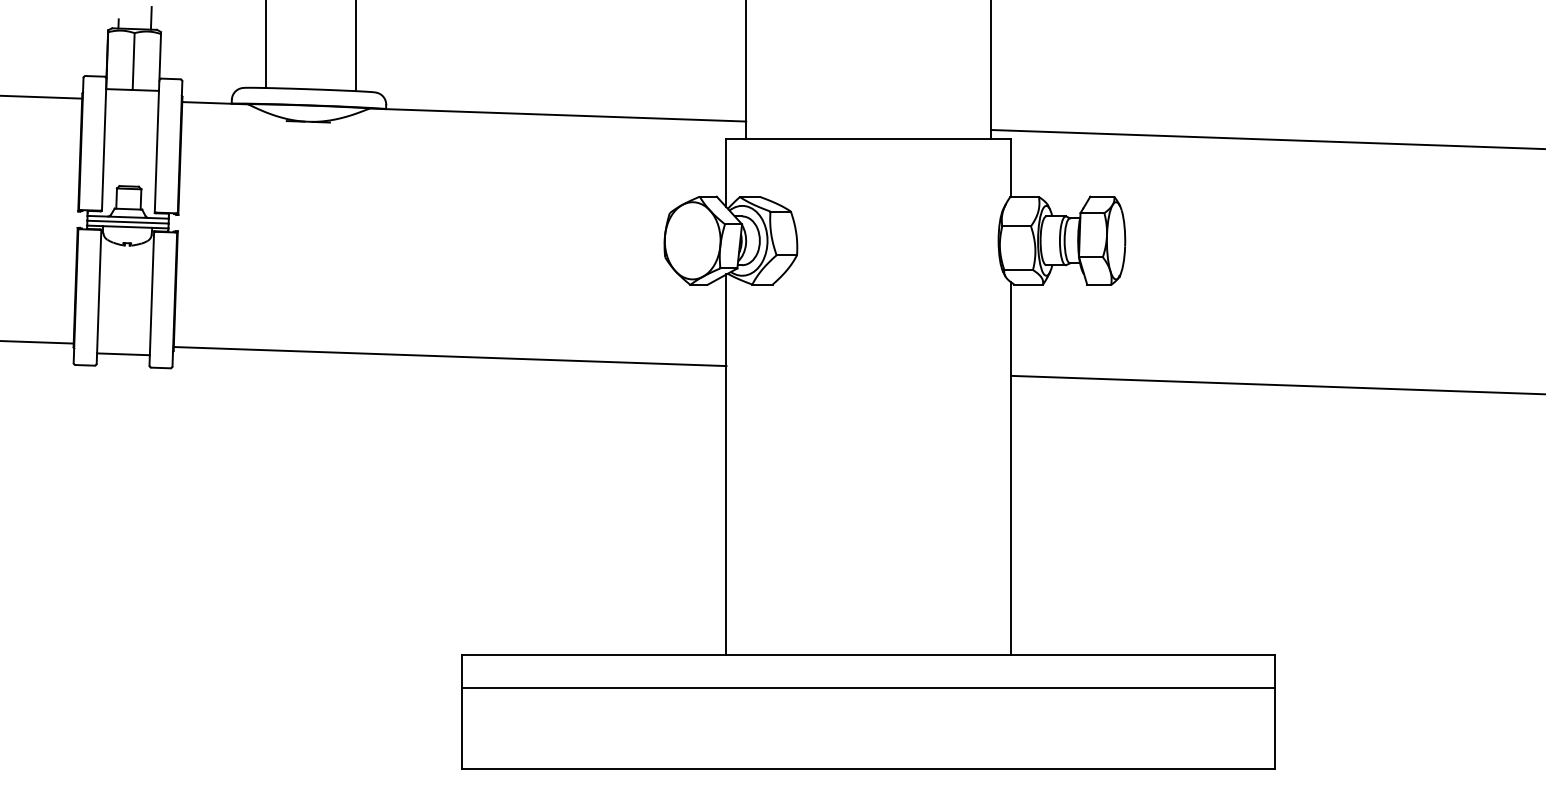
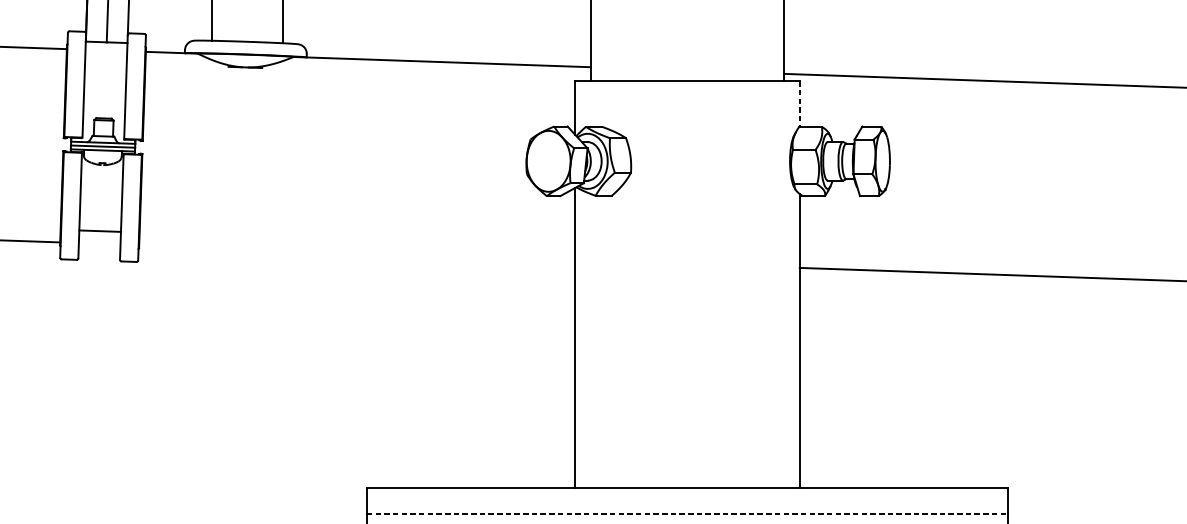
line: (1010, 168) -> (799, 104), solid -> dashed
line: (123, 354) -> (100, 231), moved
line: (449, 356) -> (356, 252), removed
line: (869, 687) -> (688, 513), solid -> dashed

